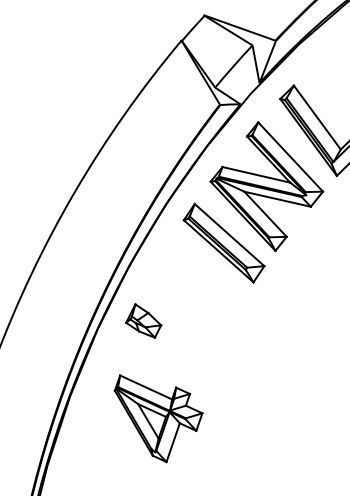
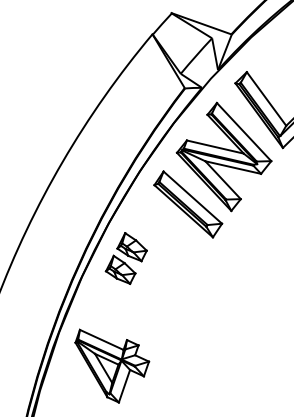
part: (156, 293) -> (131, 246), added
part: (158, 418) -> (112, 365), moved

